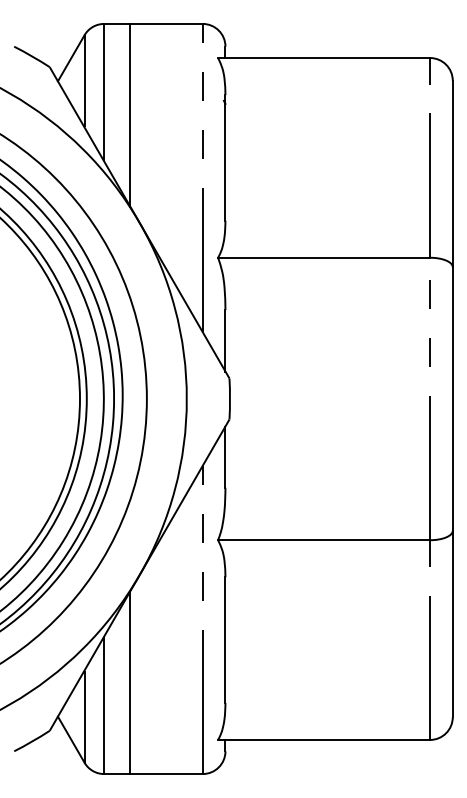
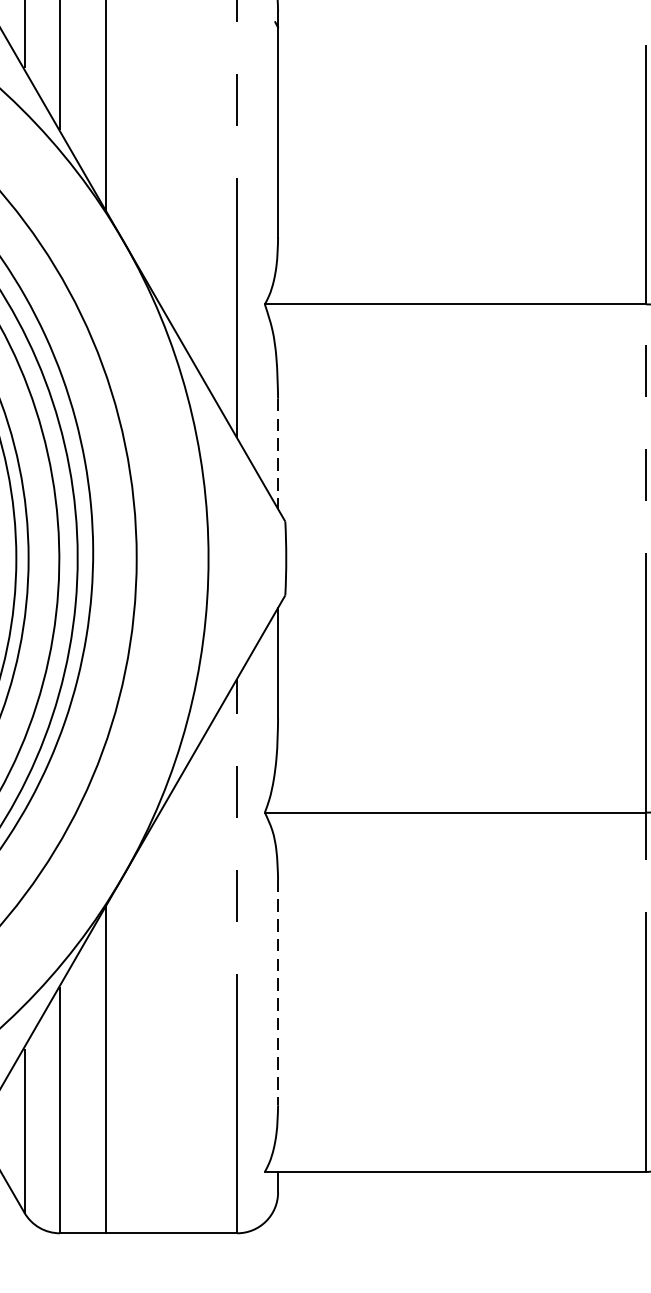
line: (225, 340) -> (278, 453), solid -> dashed
line: (225, 640) -> (278, 993), solid -> dashed

